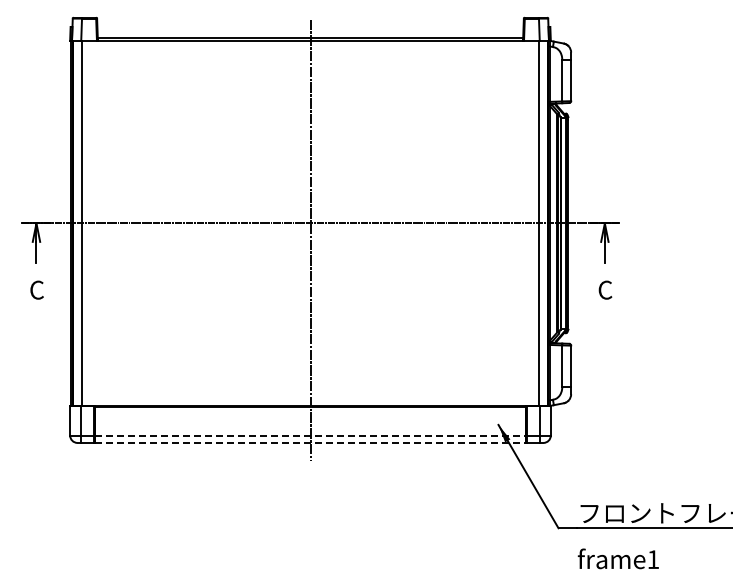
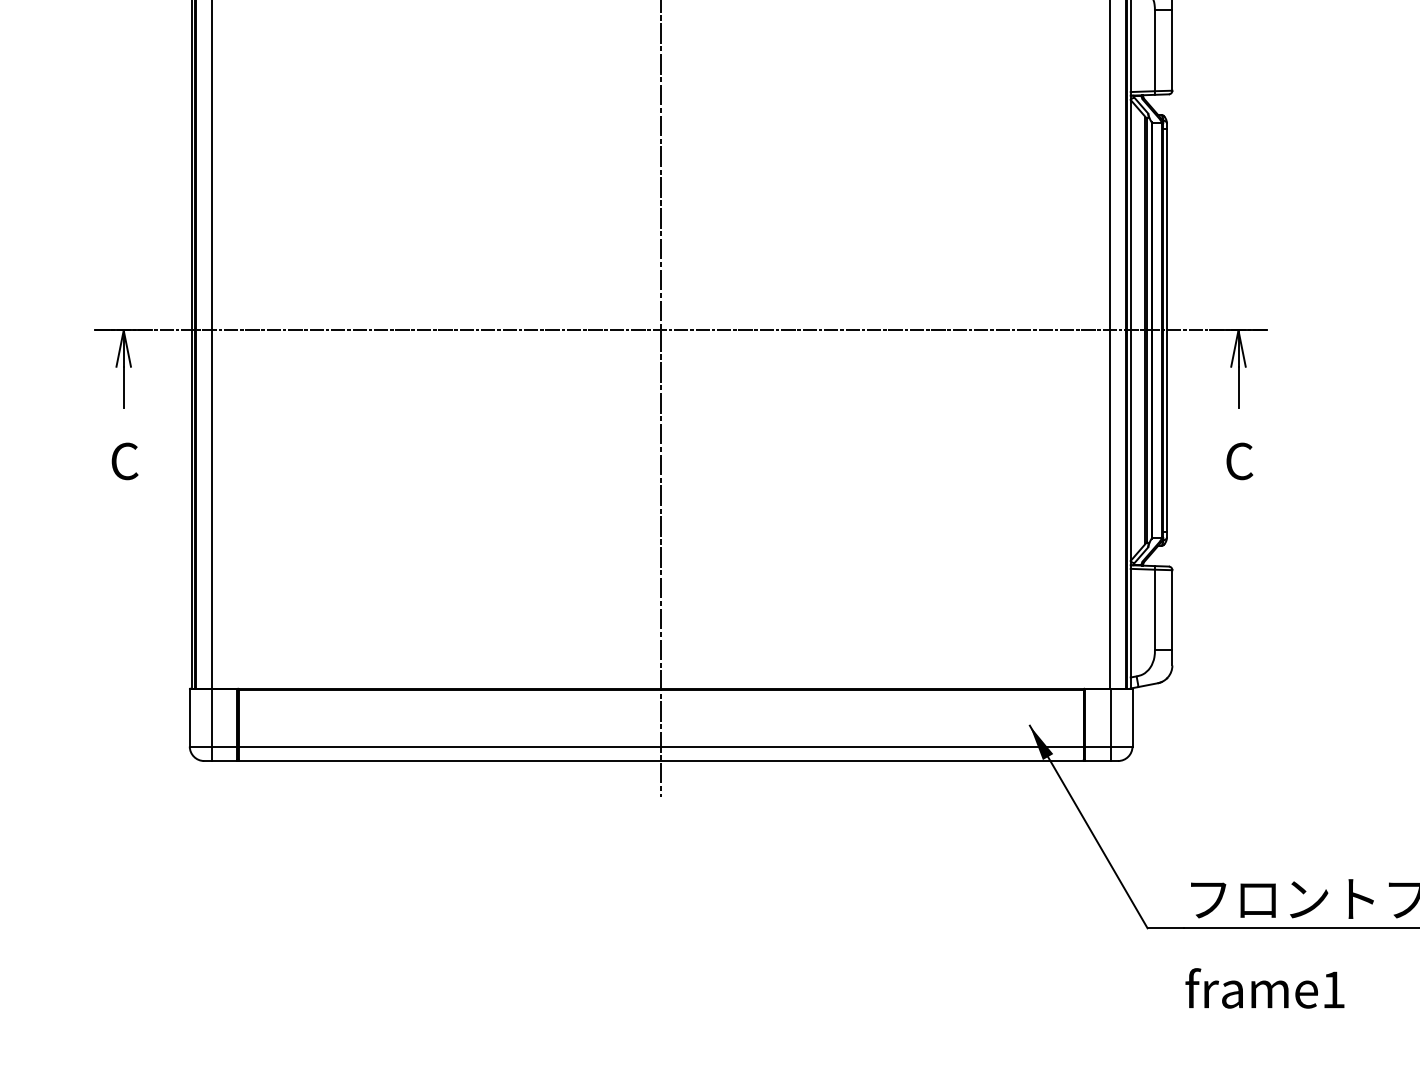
line: (310, 435) -> (661, 746), dashed -> solid
line: (310, 442) -> (661, 760), dashed -> solid

